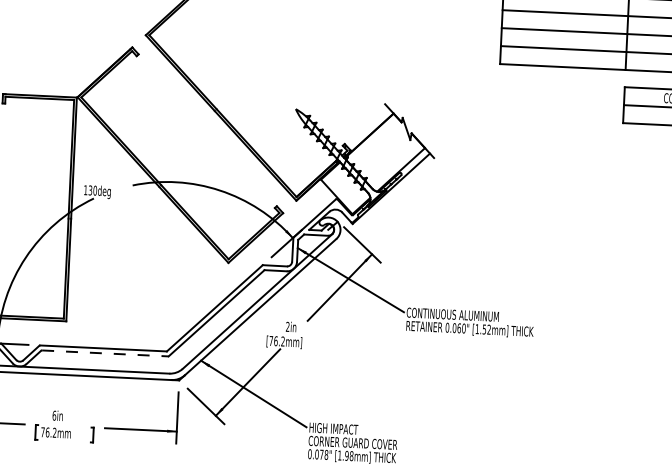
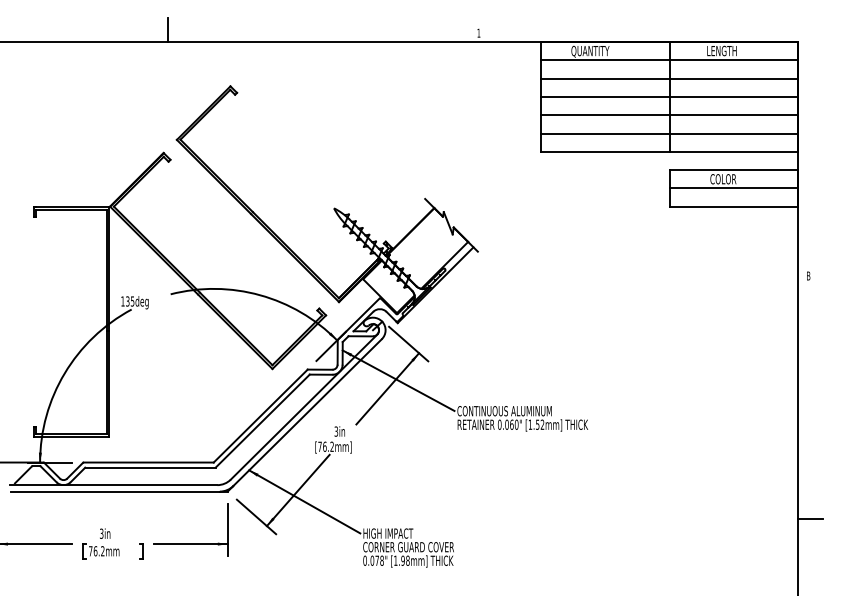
text: (95, 190) -> (132, 301), 130deg -> 135deg
text: (287, 326) -> (336, 431), 2in -> 3in
line: (105, 353) -> (150, 467), dashed -> solid
text: (54, 415) -> (101, 533), 6in -> 3in

